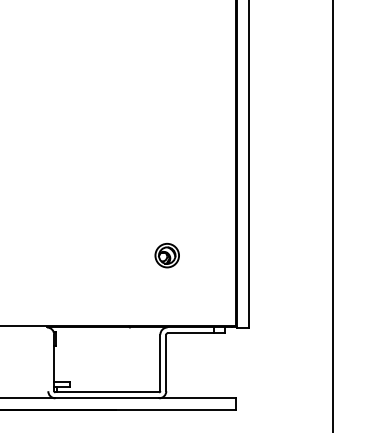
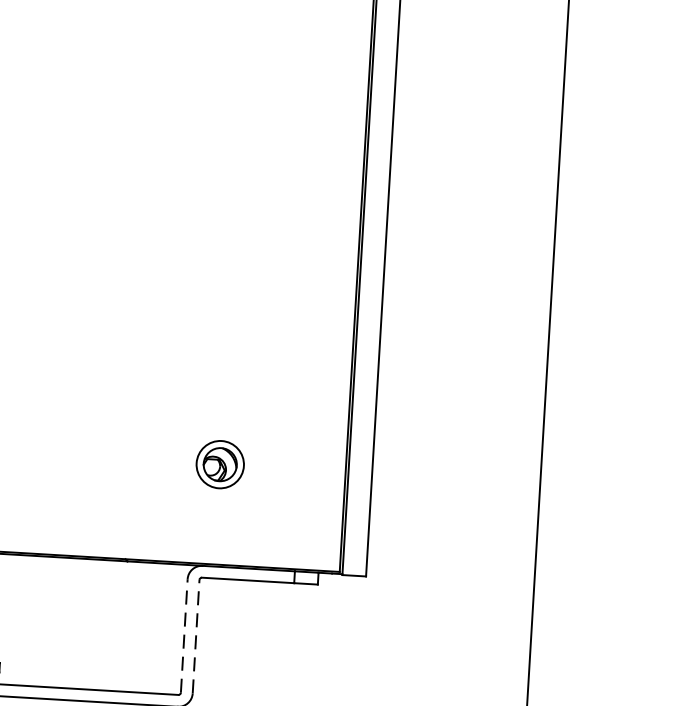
part: (166, 255) -> (218, 464), moved
line: (160, 362) -> (184, 635), solid -> dashed
line: (166, 362) -> (196, 635), solid -> dashed

